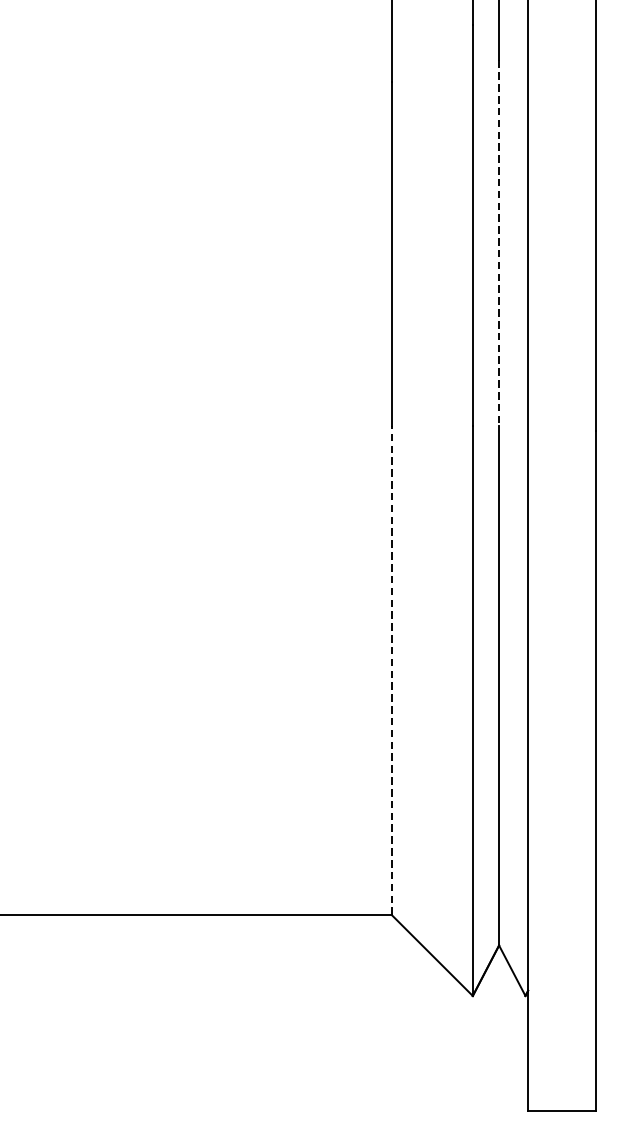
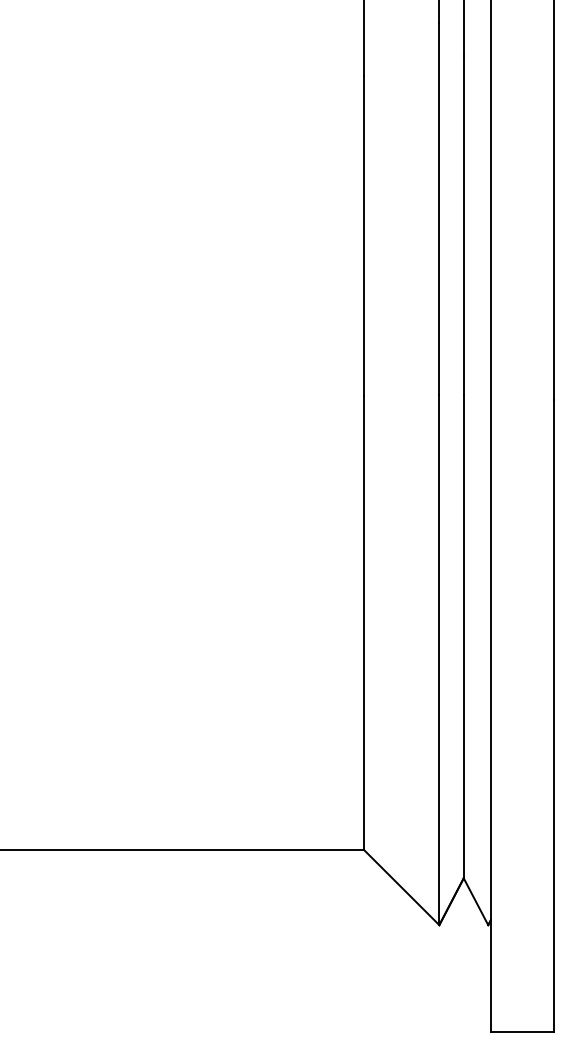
line: (498, 242) -> (463, 225), dashed -> solid
line: (391, 670) -> (363, 622), dashed -> solid

